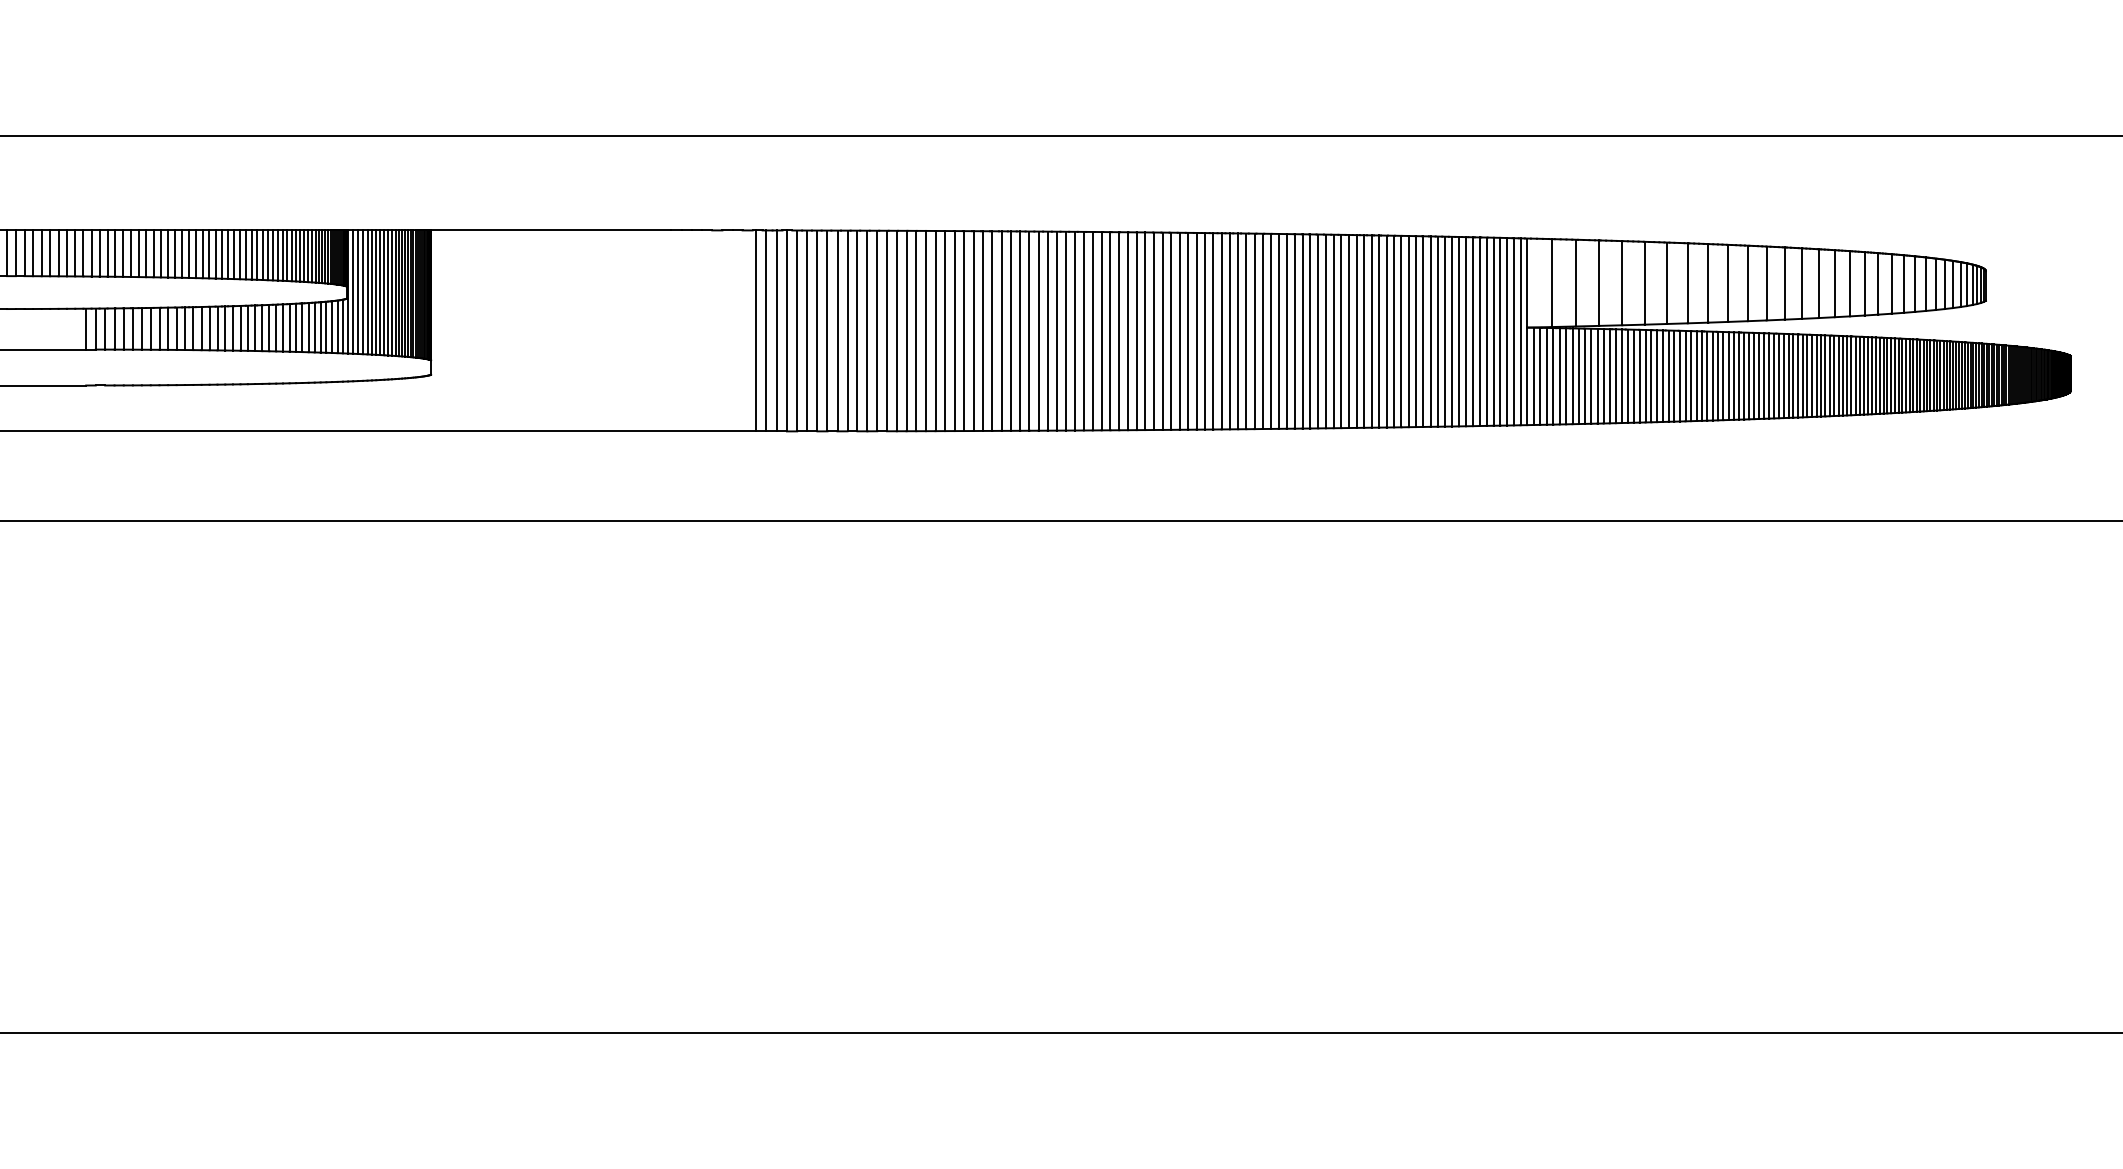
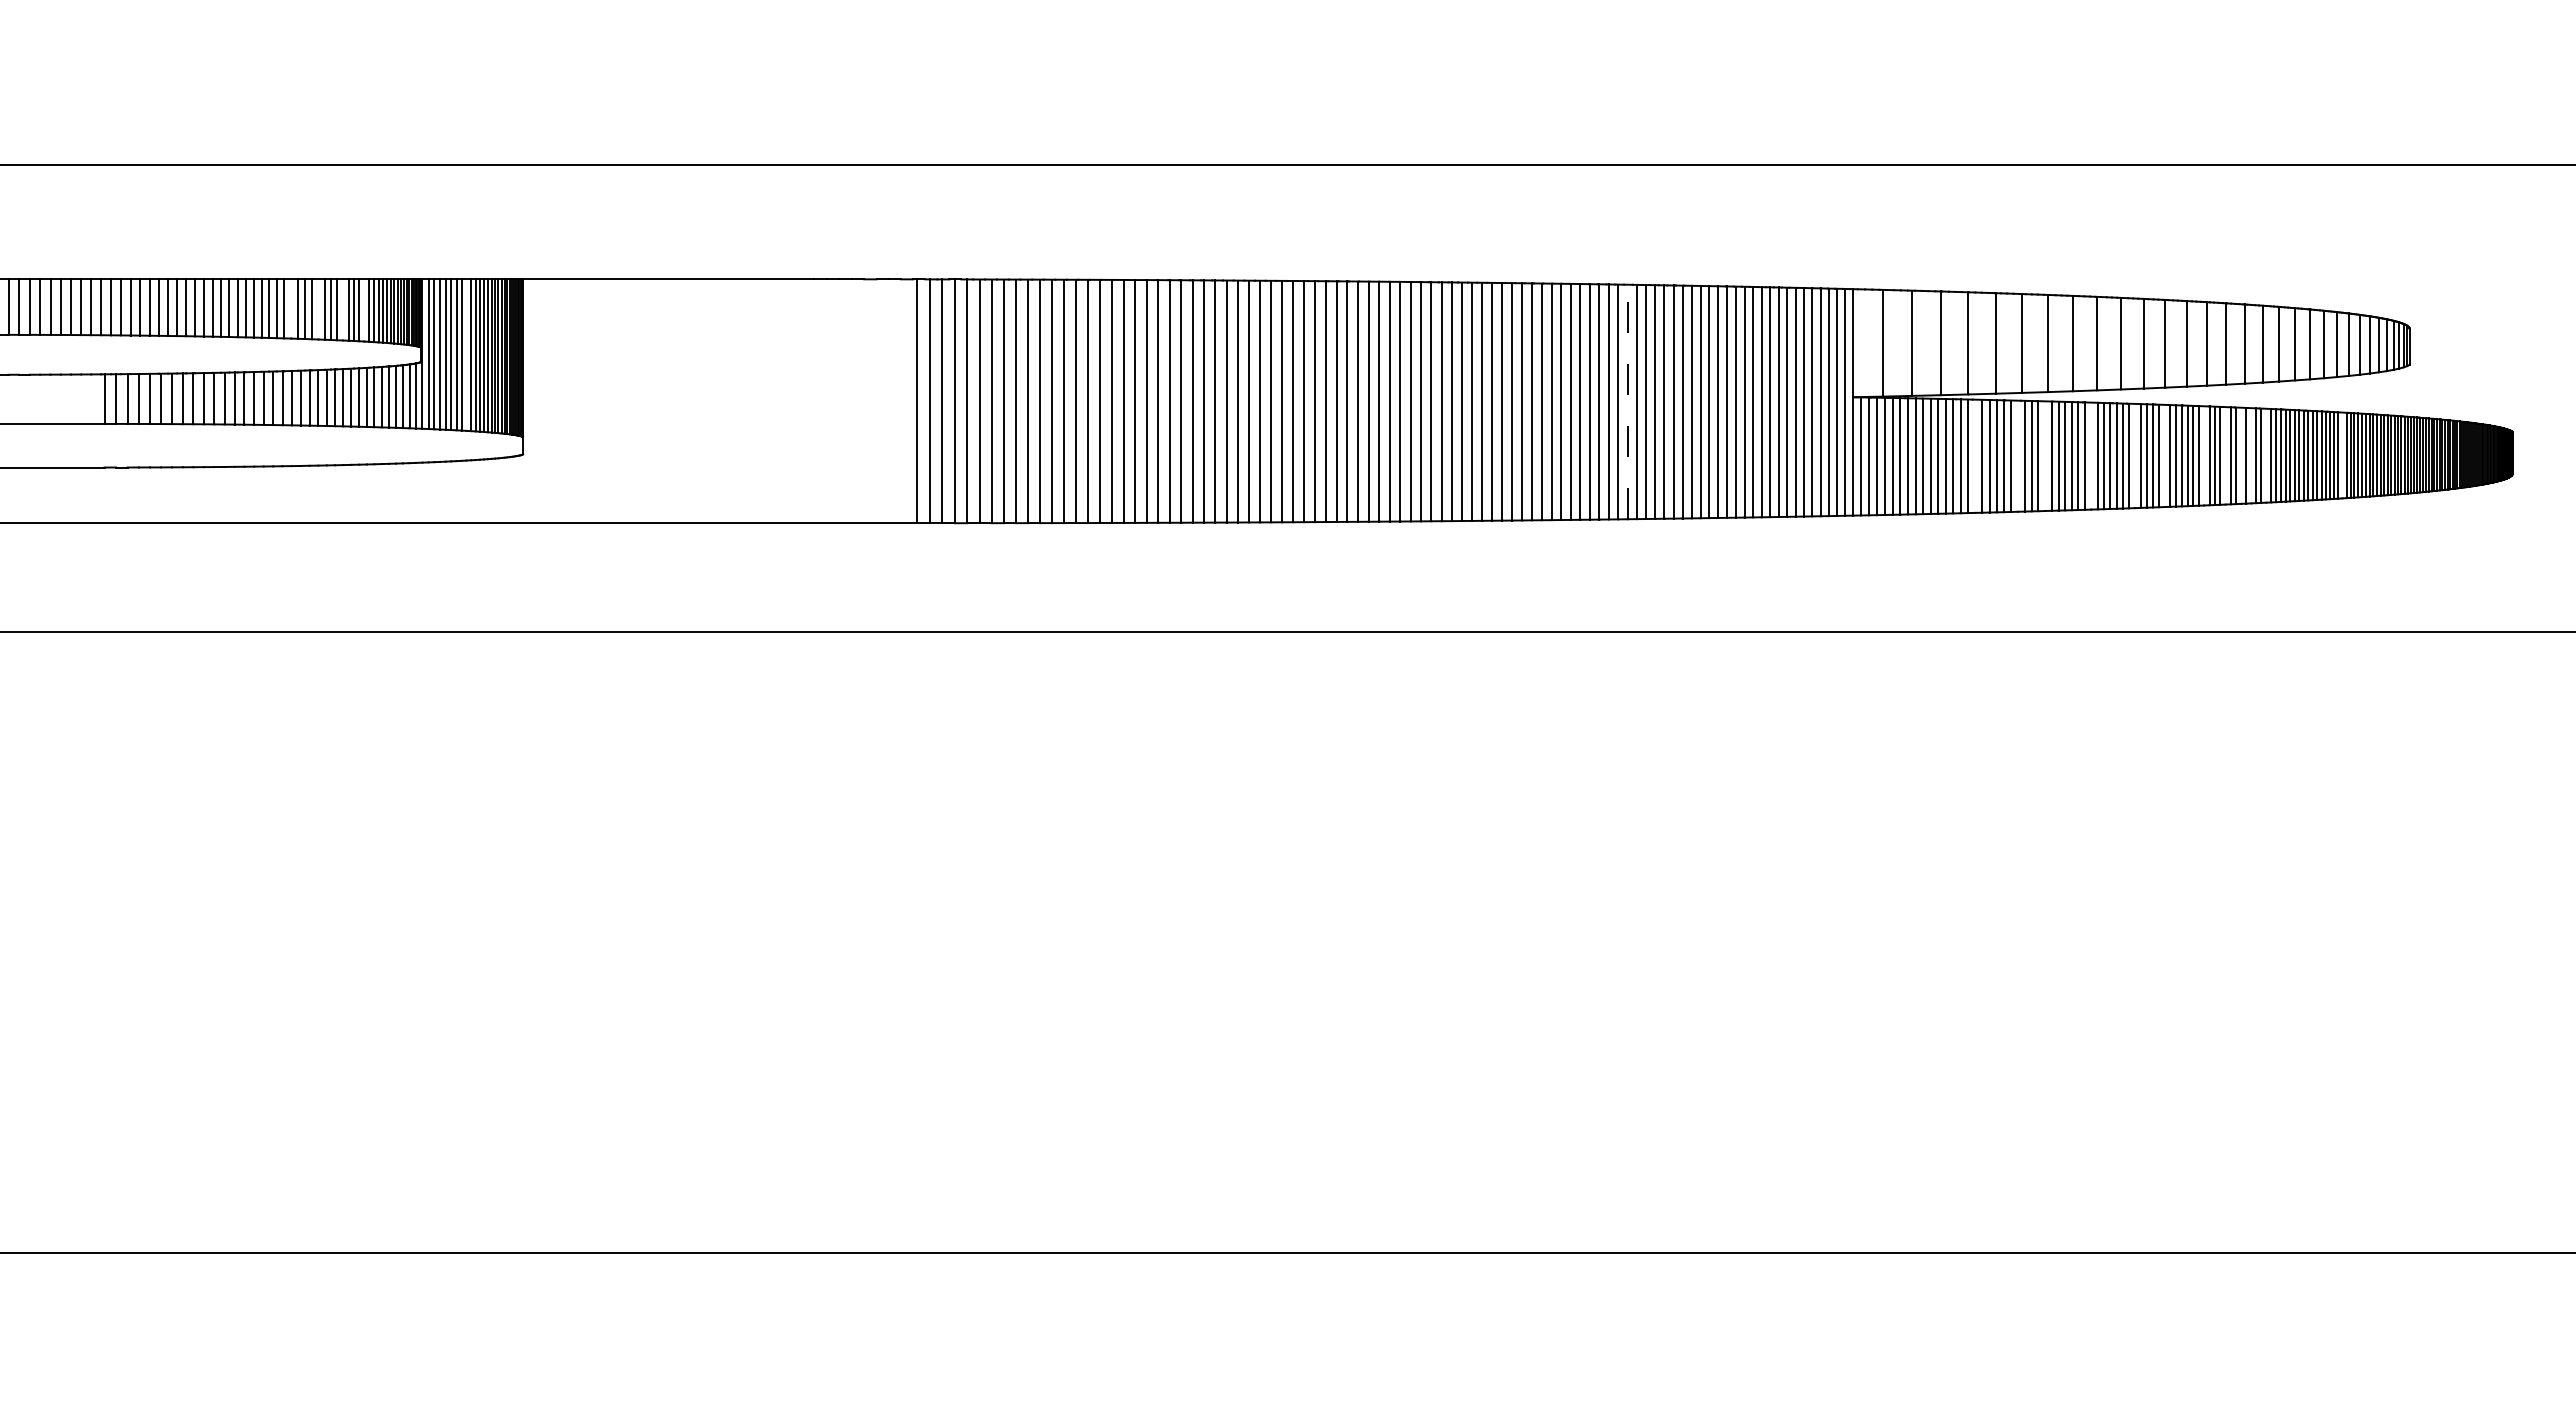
line: (240, 254) -> (291, 308), removed
line: (262, 255) -> (318, 309), removed
line: (282, 255) -> (342, 309), removed
line: (300, 256) -> (364, 310), removed
line: (384, 292) -> (466, 354), removed
line: (1341, 331) -> (1627, 401), solid -> dashed
line: (1628, 375) -> (1975, 455), removed
line: (1662, 375) -> (2017, 455), removed
line: (1723, 375) -> (2091, 455), removed
line: (1759, 375) -> (2134, 455), removed
line: (1783, 375) -> (2164, 455), removed
line: (1816, 375) -> (2204, 455), removed
line: (1834, 375) -> (2225, 455), removed
line: (1847, 375) -> (2241, 455), removed
line: (1855, 375) -> (2251, 455), removed
line: (1867, 375) -> (2266, 455), removed
line: (1930, 375) -> (2342, 455), removed
line: (1685, 376) -> (2045, 456), removed

